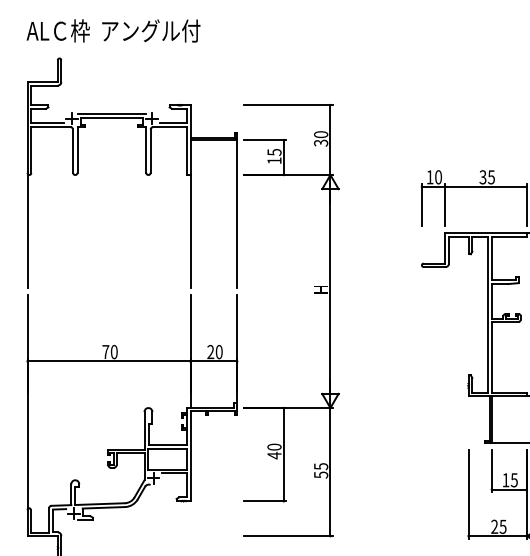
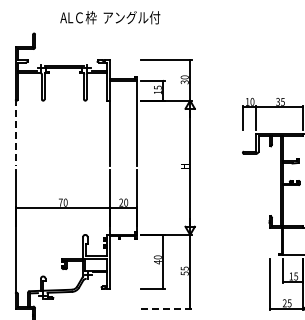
text: (113, 30) -> (110, 17), moved
line: (27, 230) -> (15, 132), solid -> dashed
line: (289, 535) -> (166, 308), solid -> dashed

